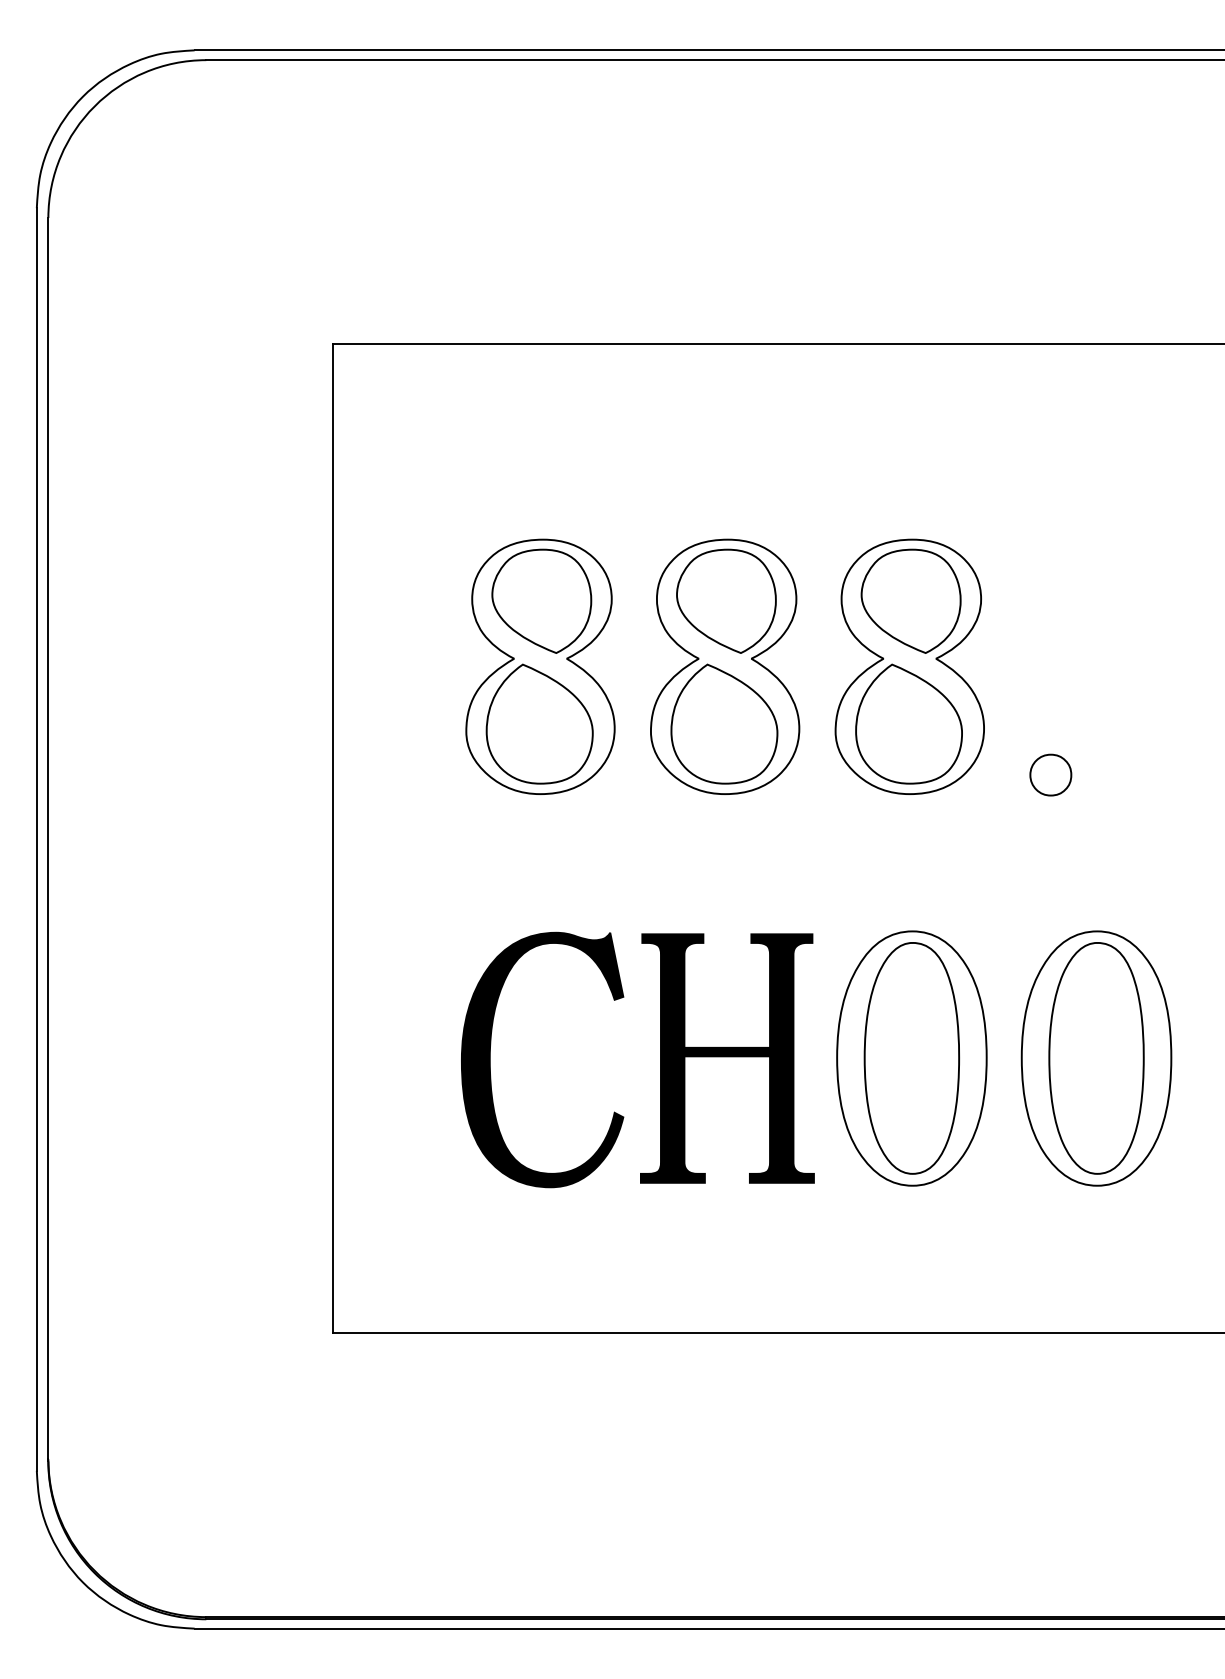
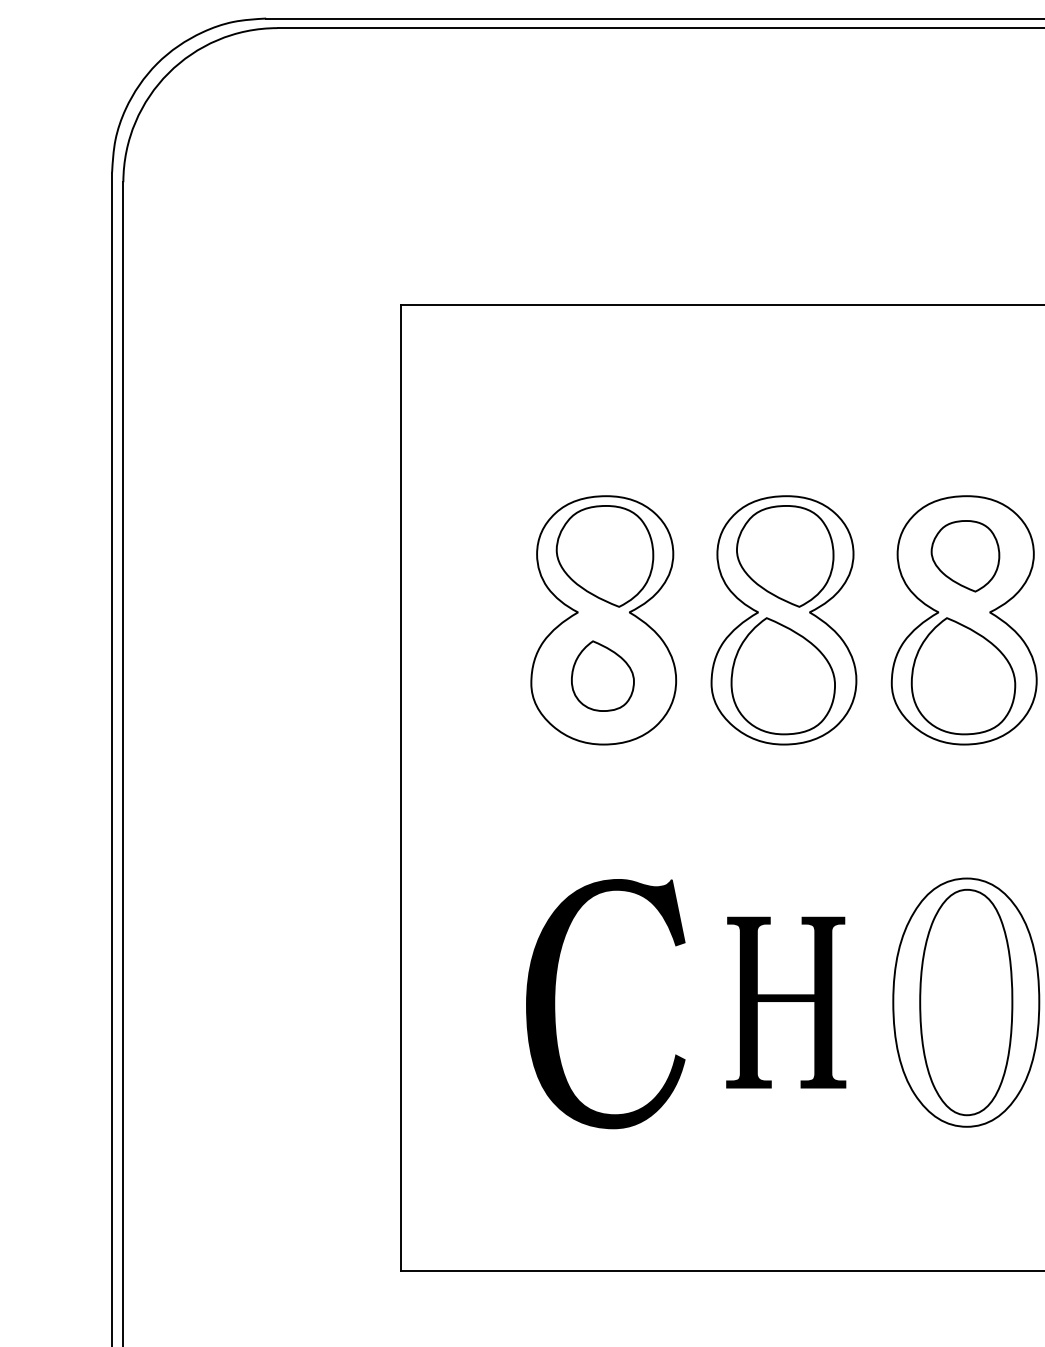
part: (910, 600) -> (964, 555), size x0.7
part: (539, 723) -> (602, 675), size x0.6
part: (727, 1058) -> (786, 1002), size x0.7

